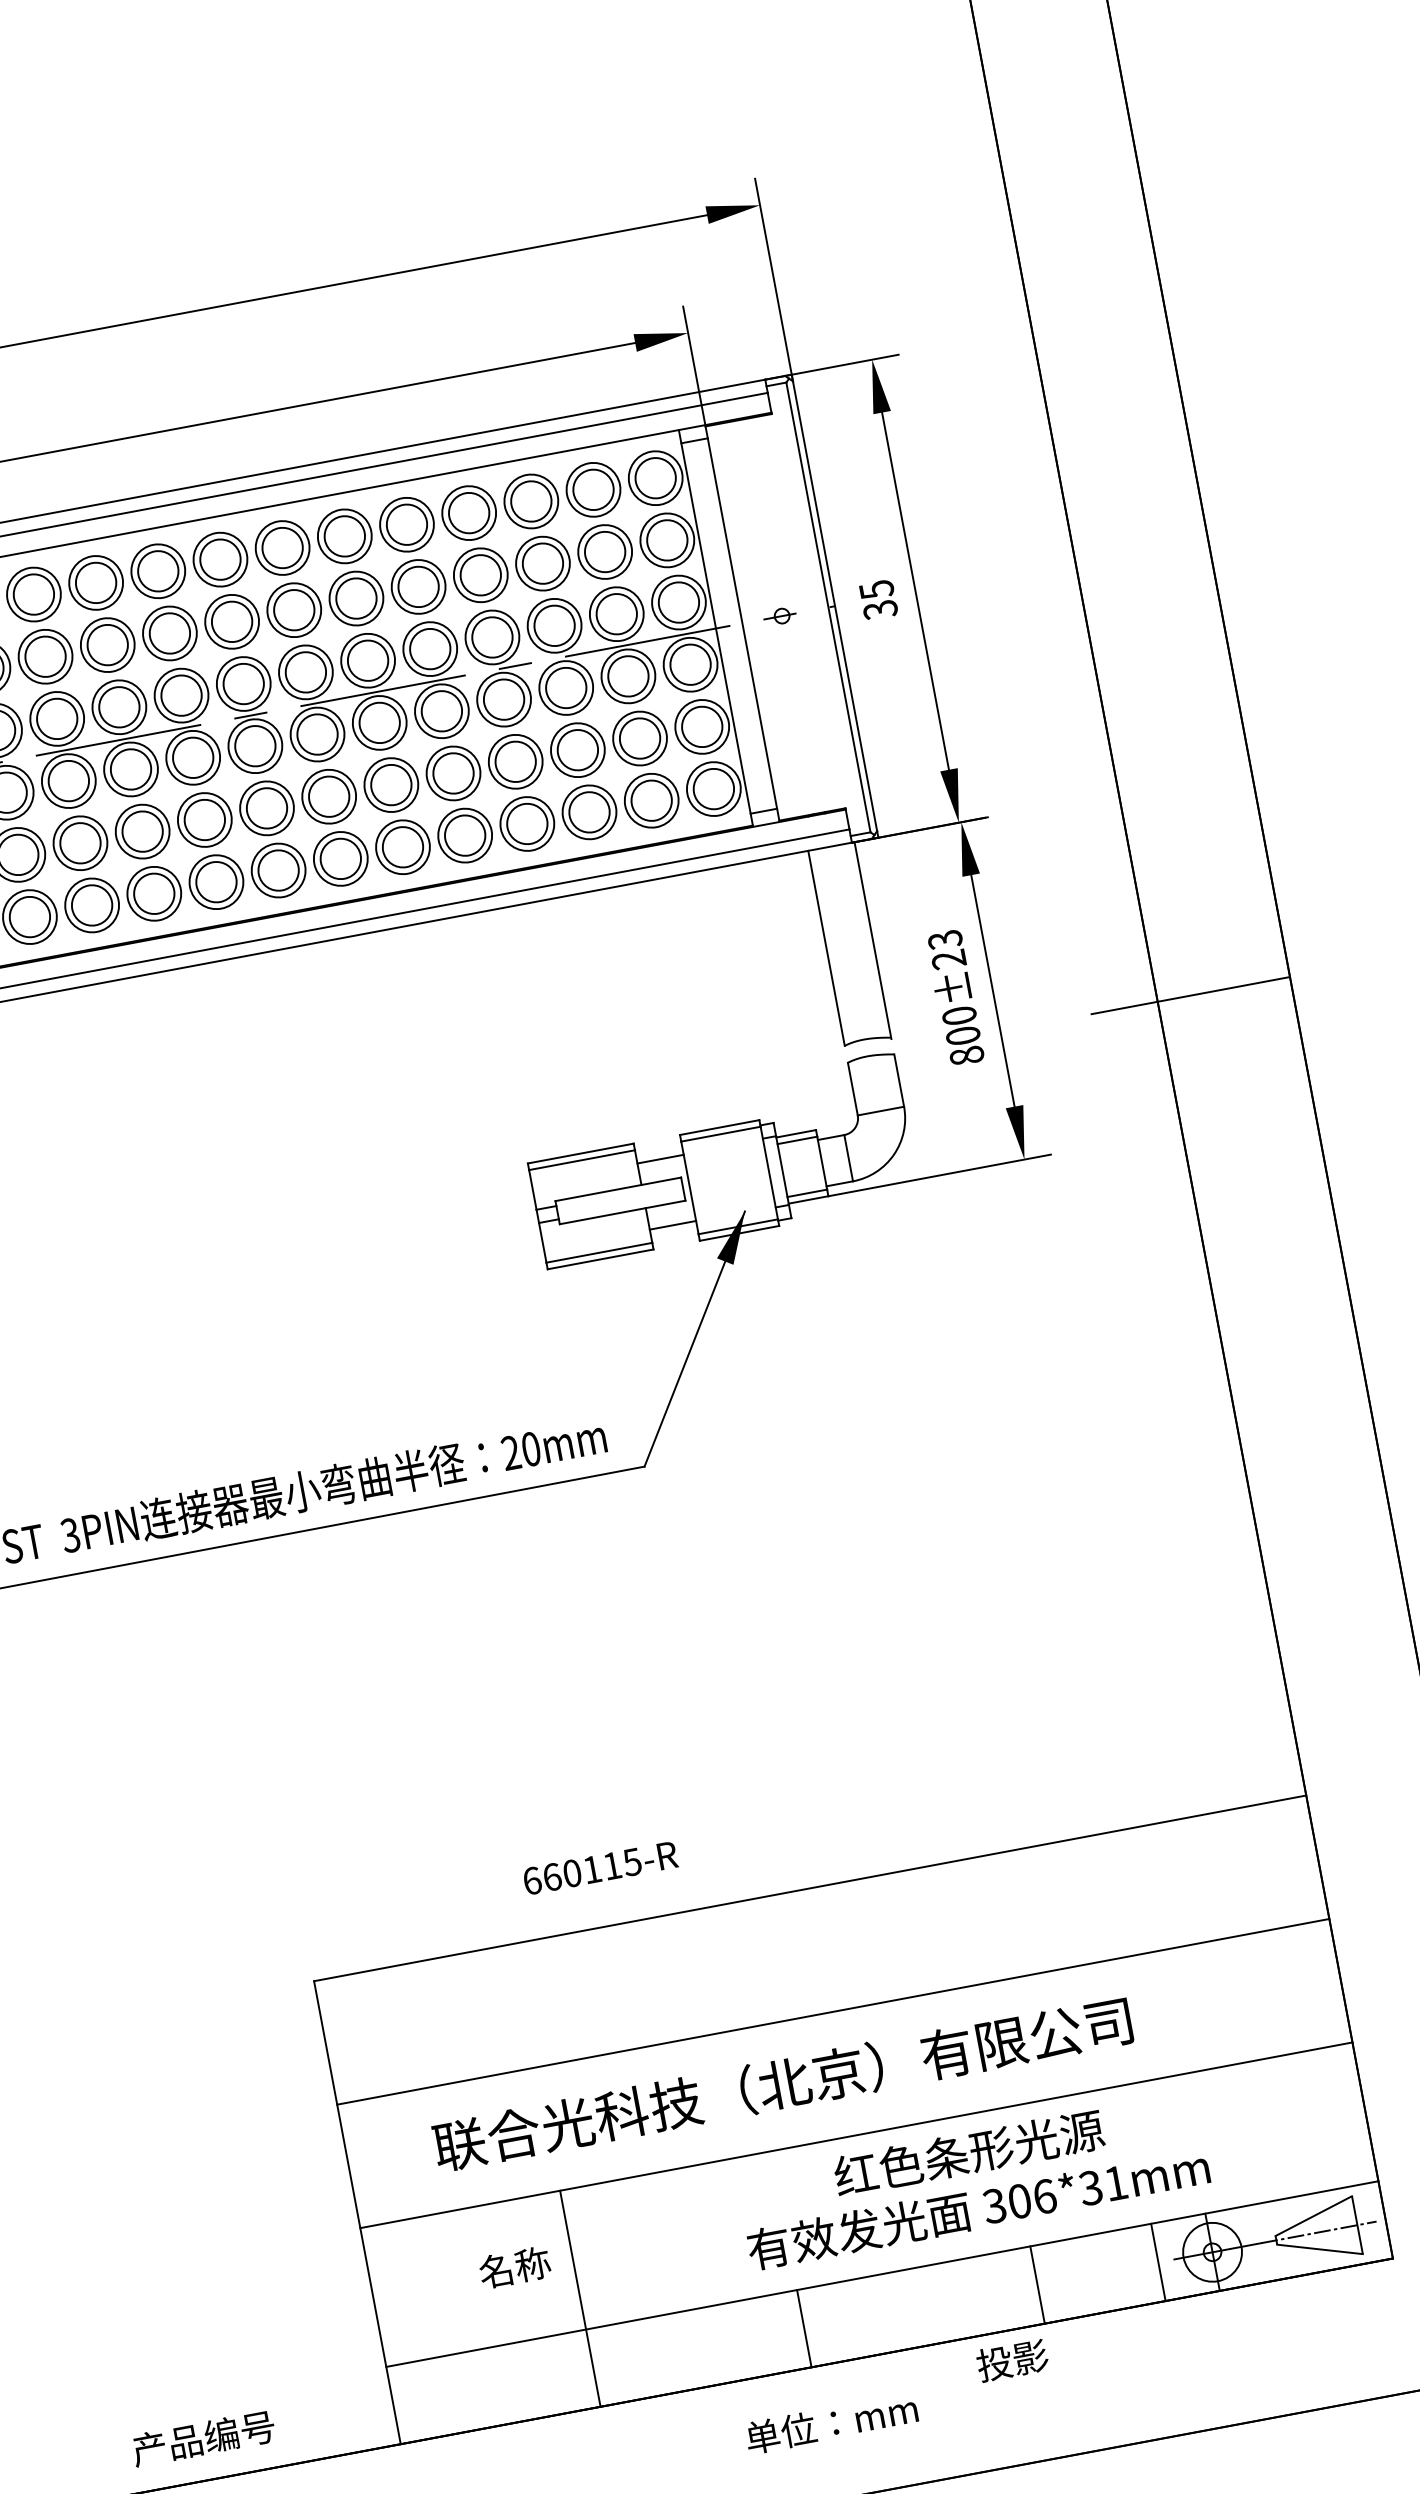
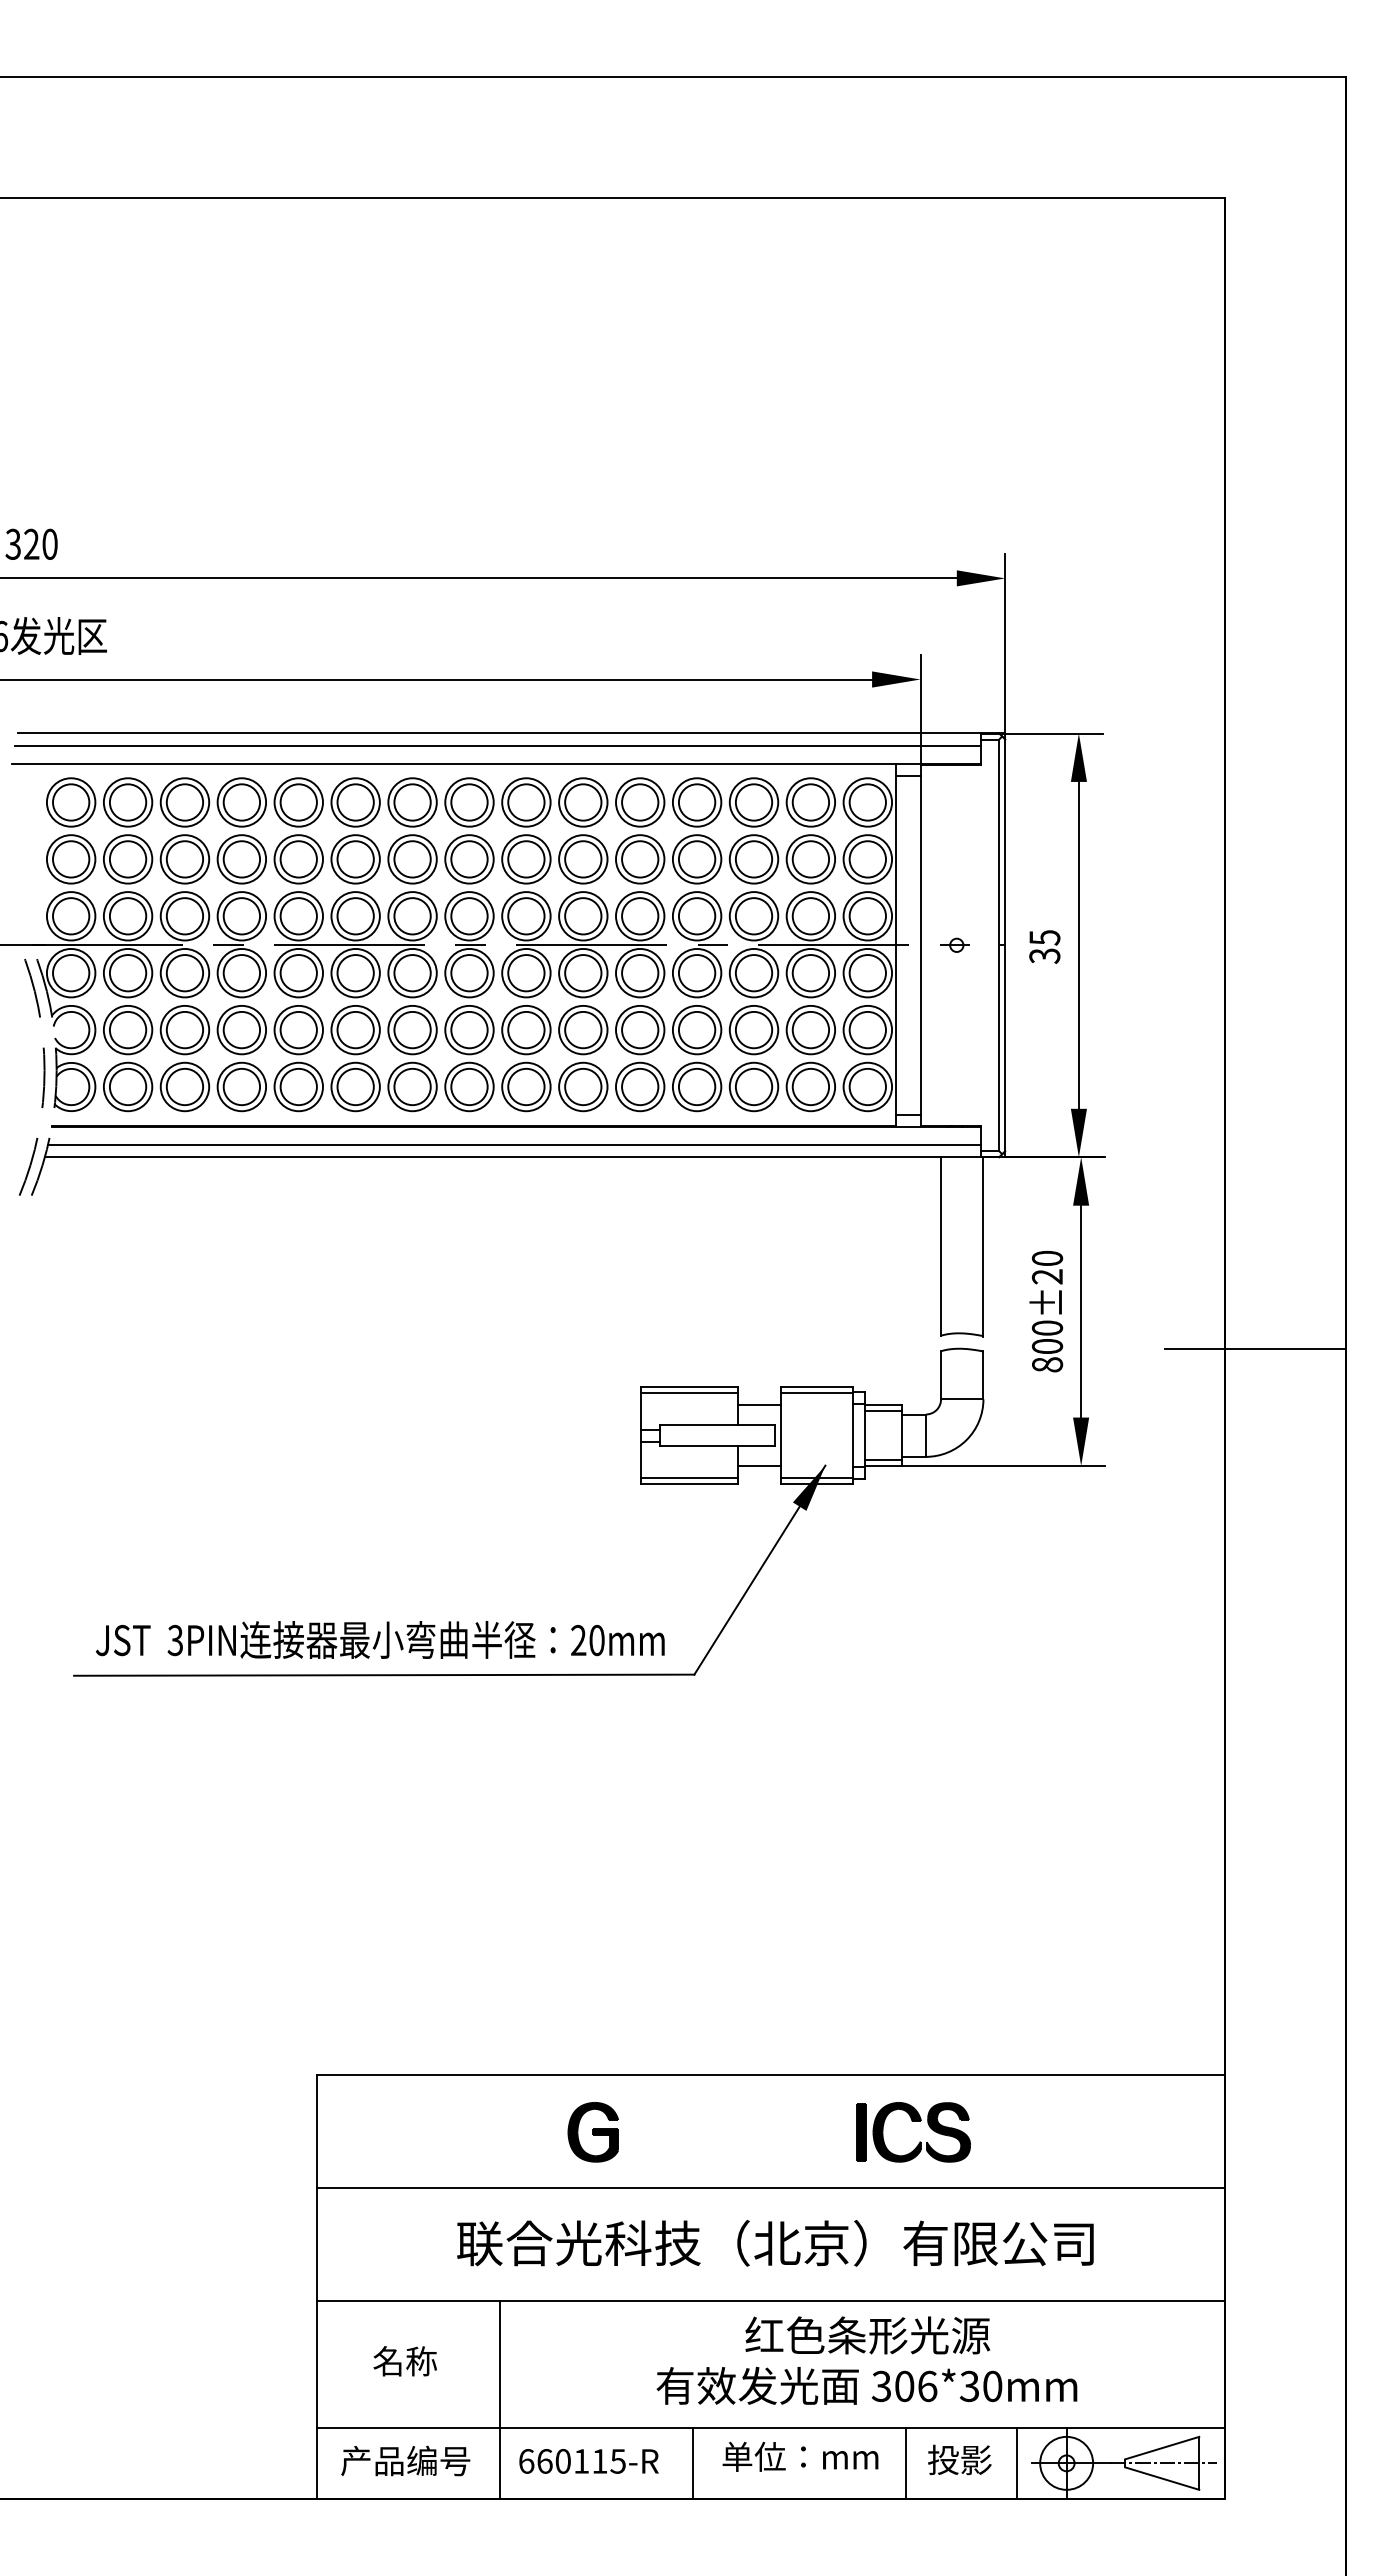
text: (945, 939) -> (1047, 1258), 800±23 -> 800±20
text: (599, 1868) -> (588, 2461), moved
part: (985, 1930) -> (919, 2141), added
part: (626, 1987) -> (592, 2132), added
text: (782, 2084) -> (775, 2243), moved
text: (1115, 2183) -> (992, 2386), 306*31mm -> 306*30mm
text: (514, 2267) -> (404, 2361), moved
text: (1012, 2360) -> (959, 2459), moved
text: (831, 2423) -> (800, 2456), moved
text: (203, 2437) -> (405, 2460), moved

